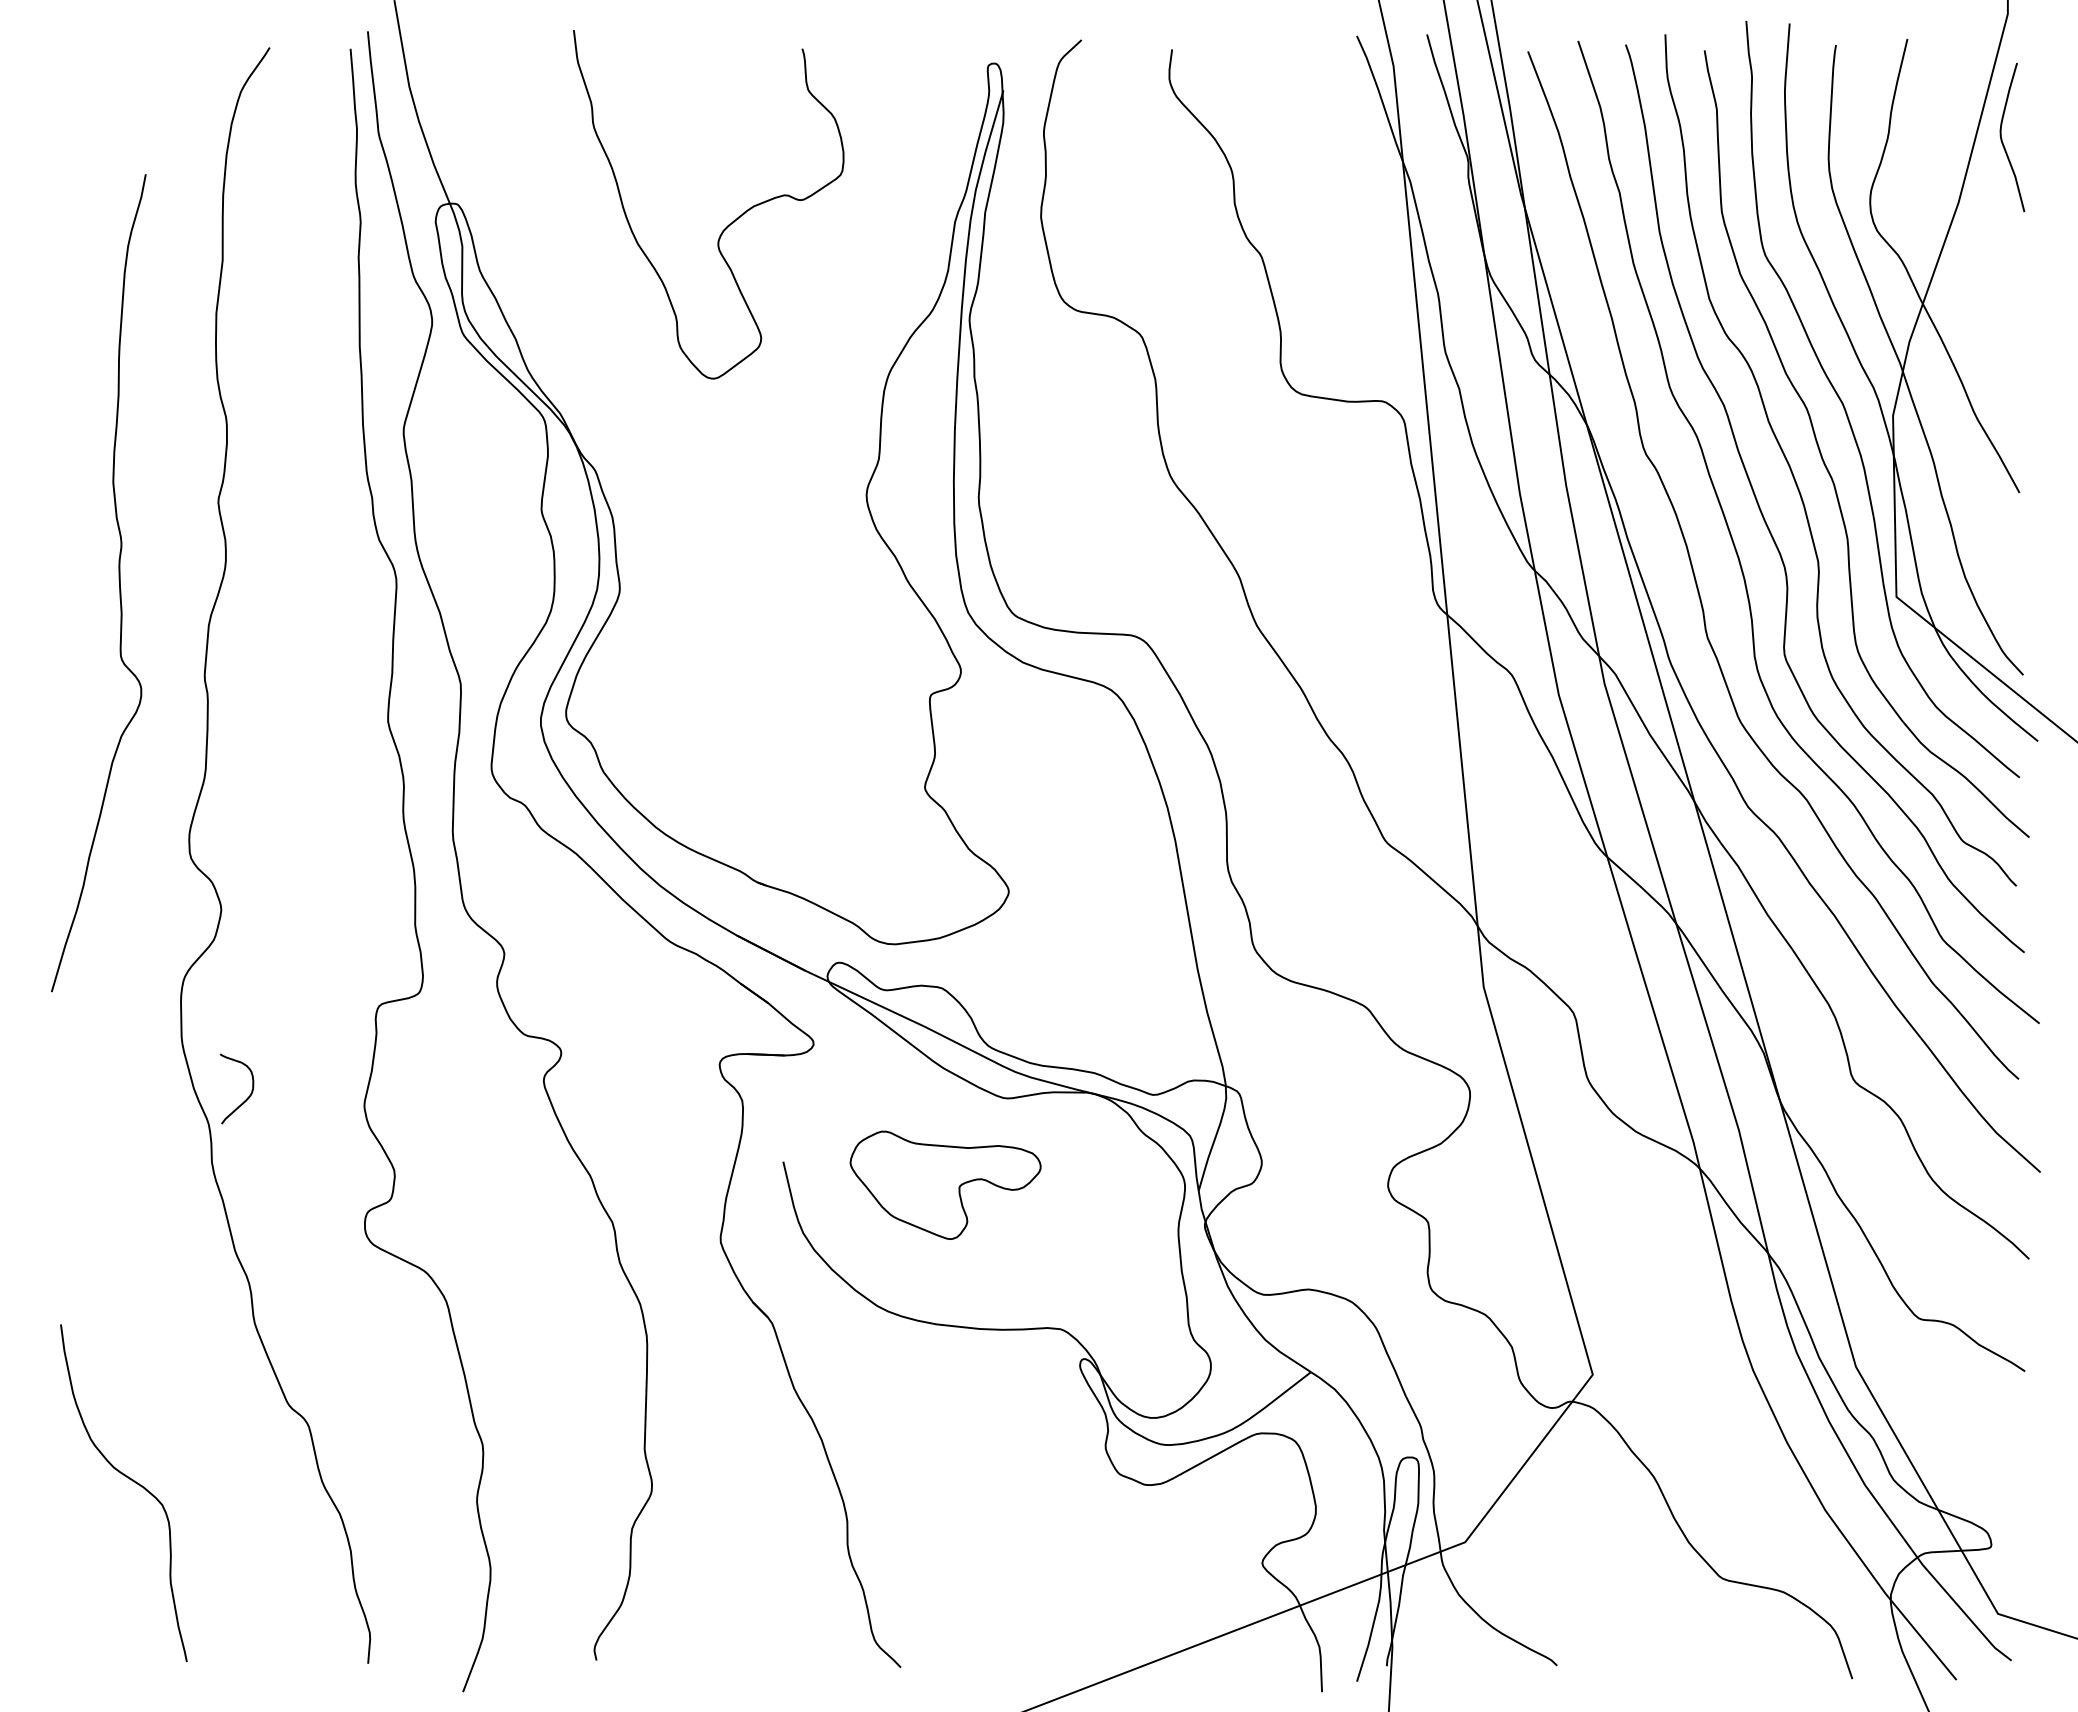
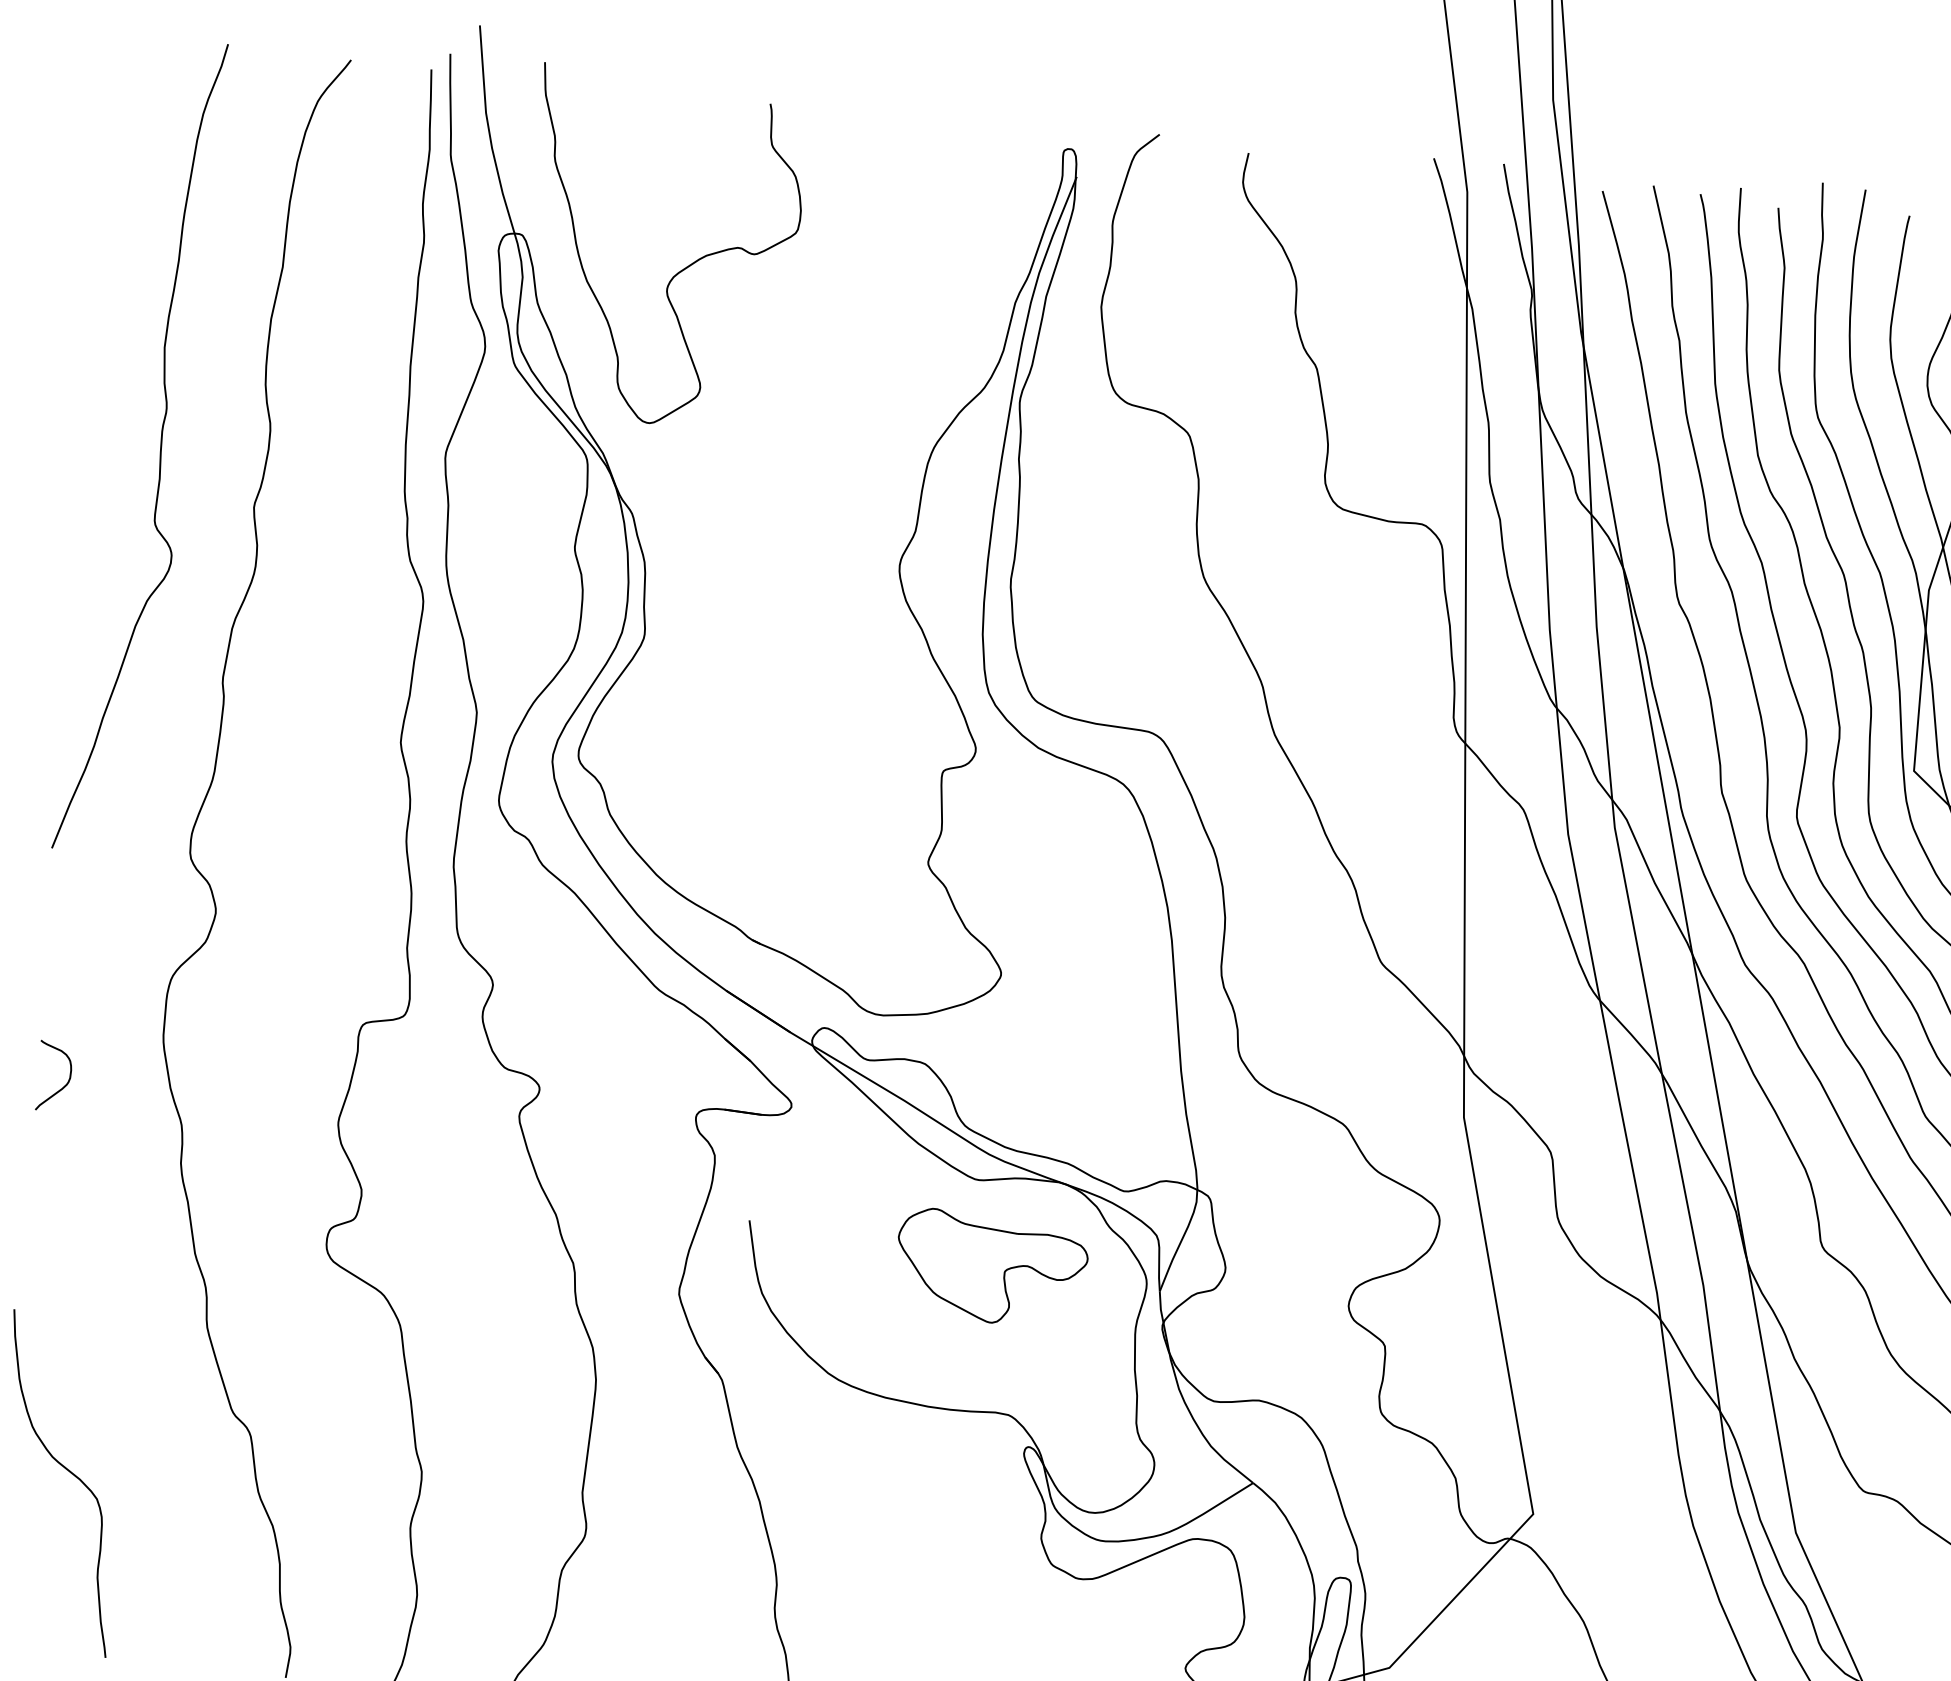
curve: (728, 224) -> (679, 271), moved
curve: (118, 580) -> (159, 445), moved
curve: (247, 1097) -> (63, 1086), moved
part: (945, 1184) -> (991, 1267), moved

